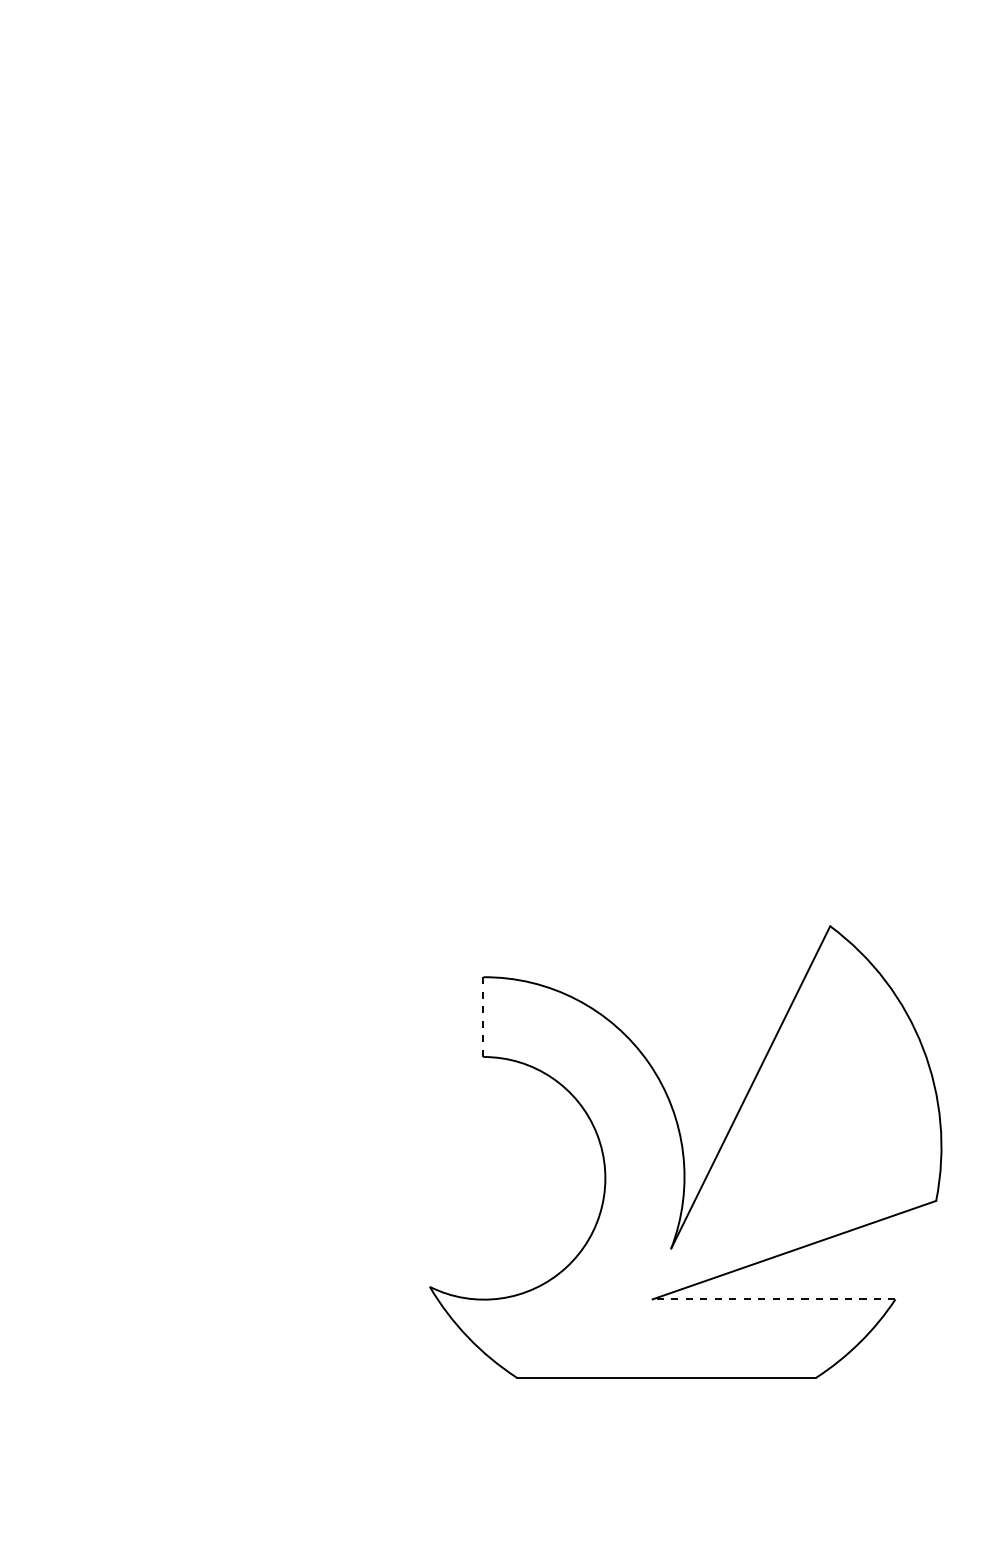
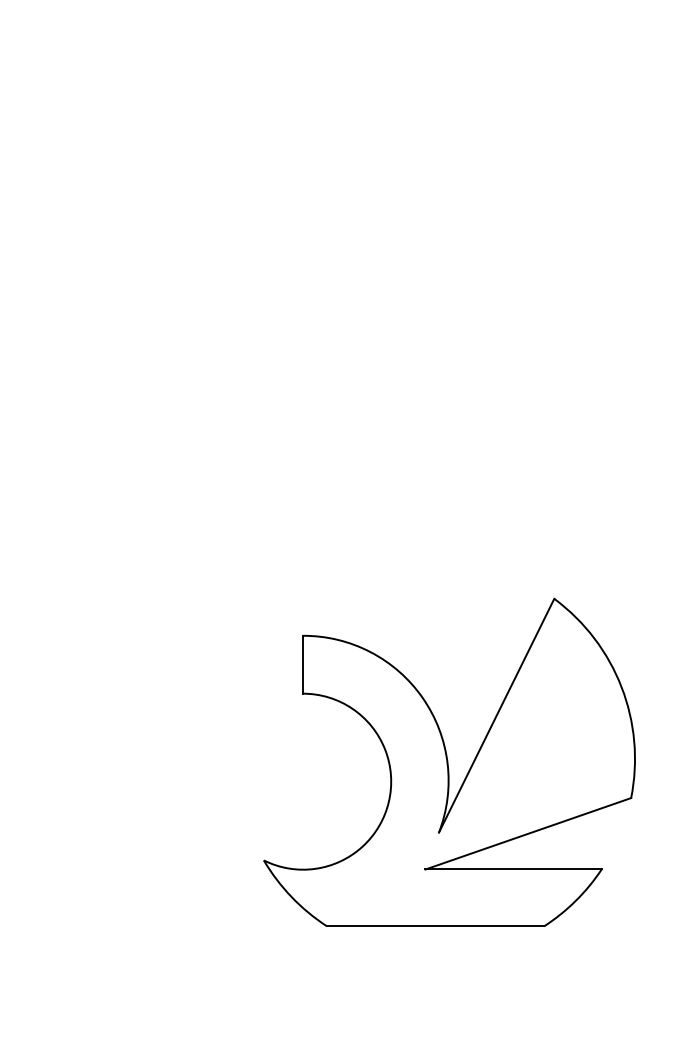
line: (483, 1017) -> (302, 665), dashed -> solid
line: (773, 1299) -> (513, 869), dashed -> solid

